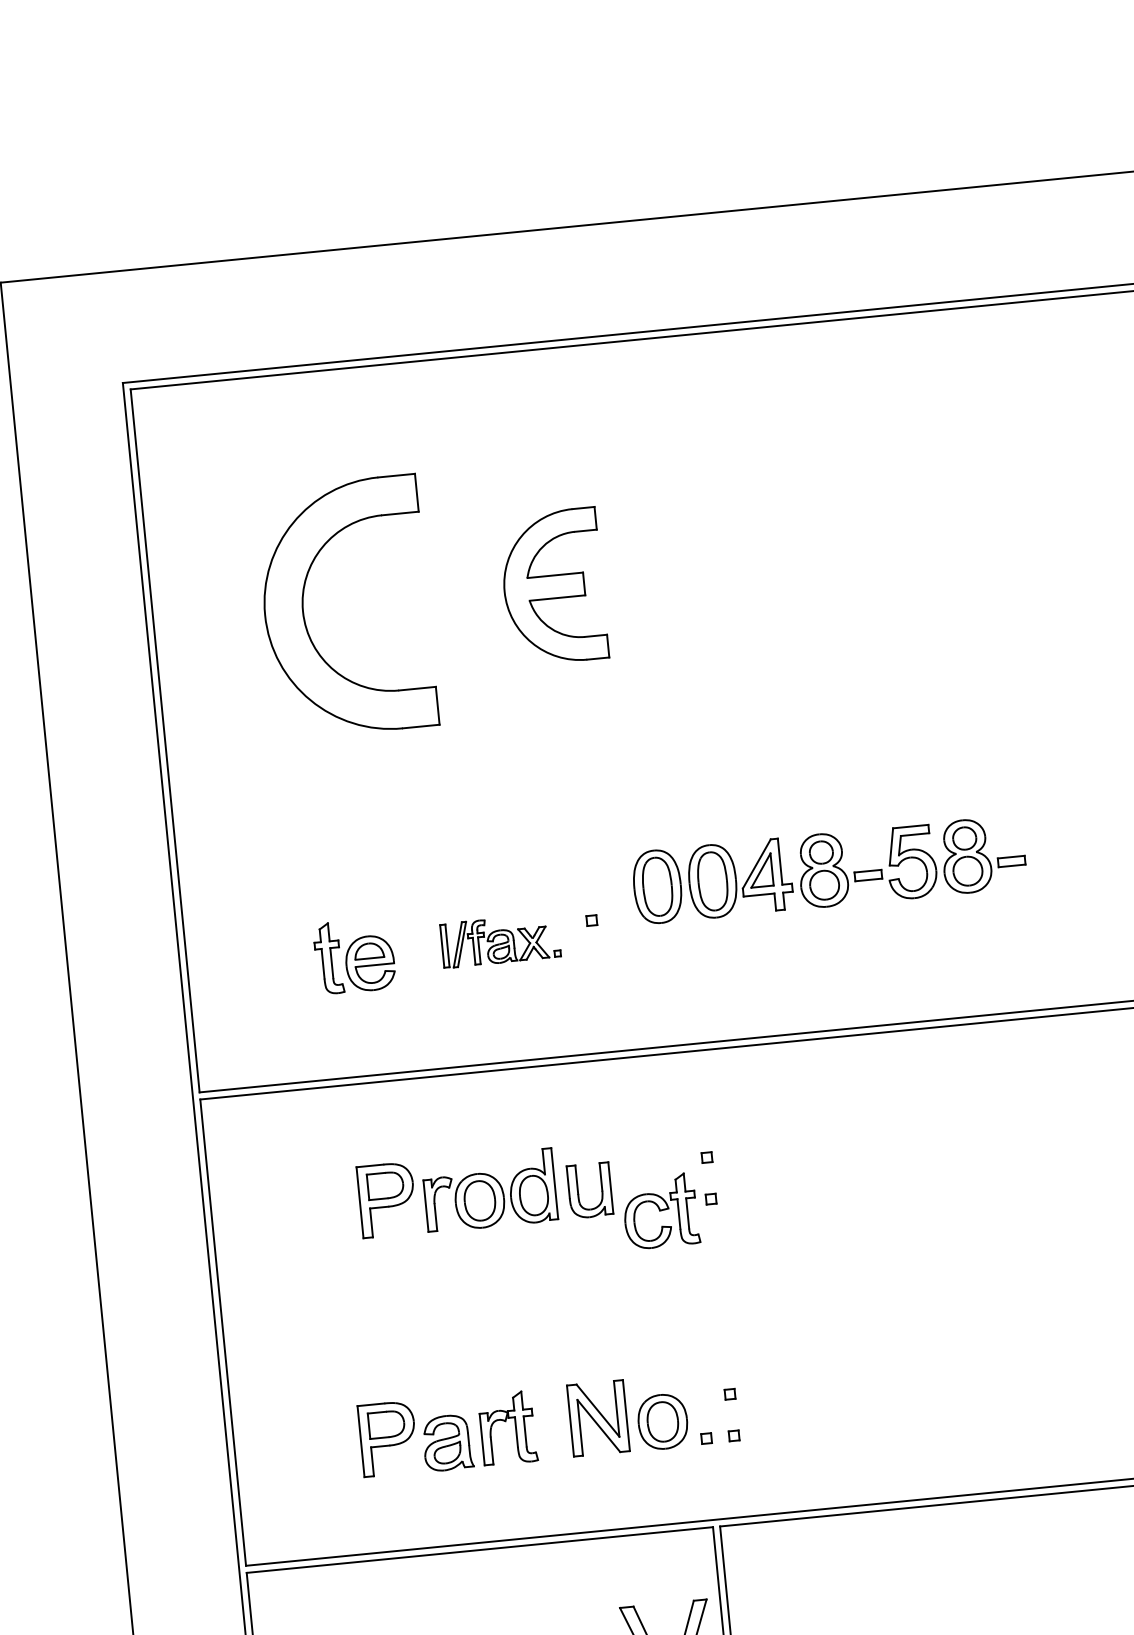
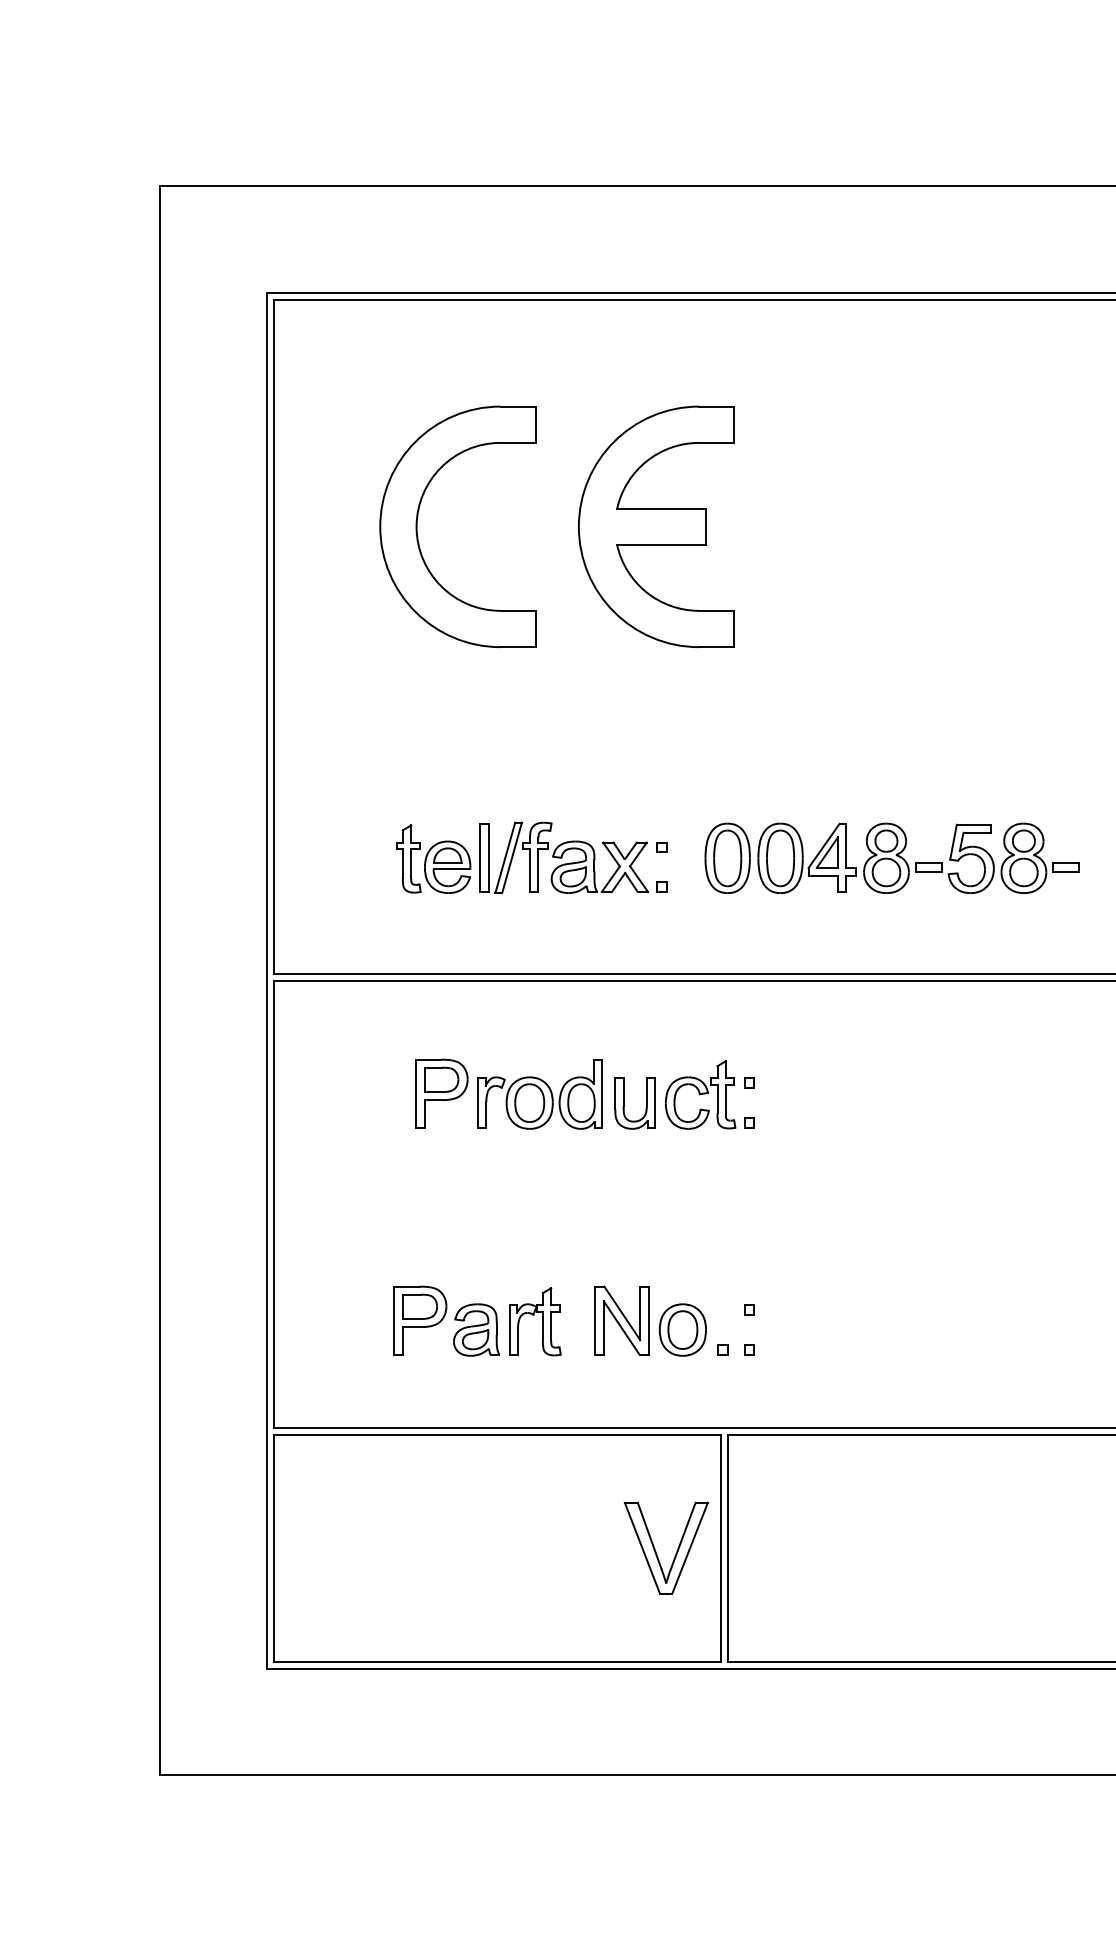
part: (553, 586) -> (656, 526), size x1.67
part: (828, 869) -> (891, 857), moved
part: (500, 940) -> (573, 857), size x1.67
part: (660, 1210) -> (700, 1094), moved

